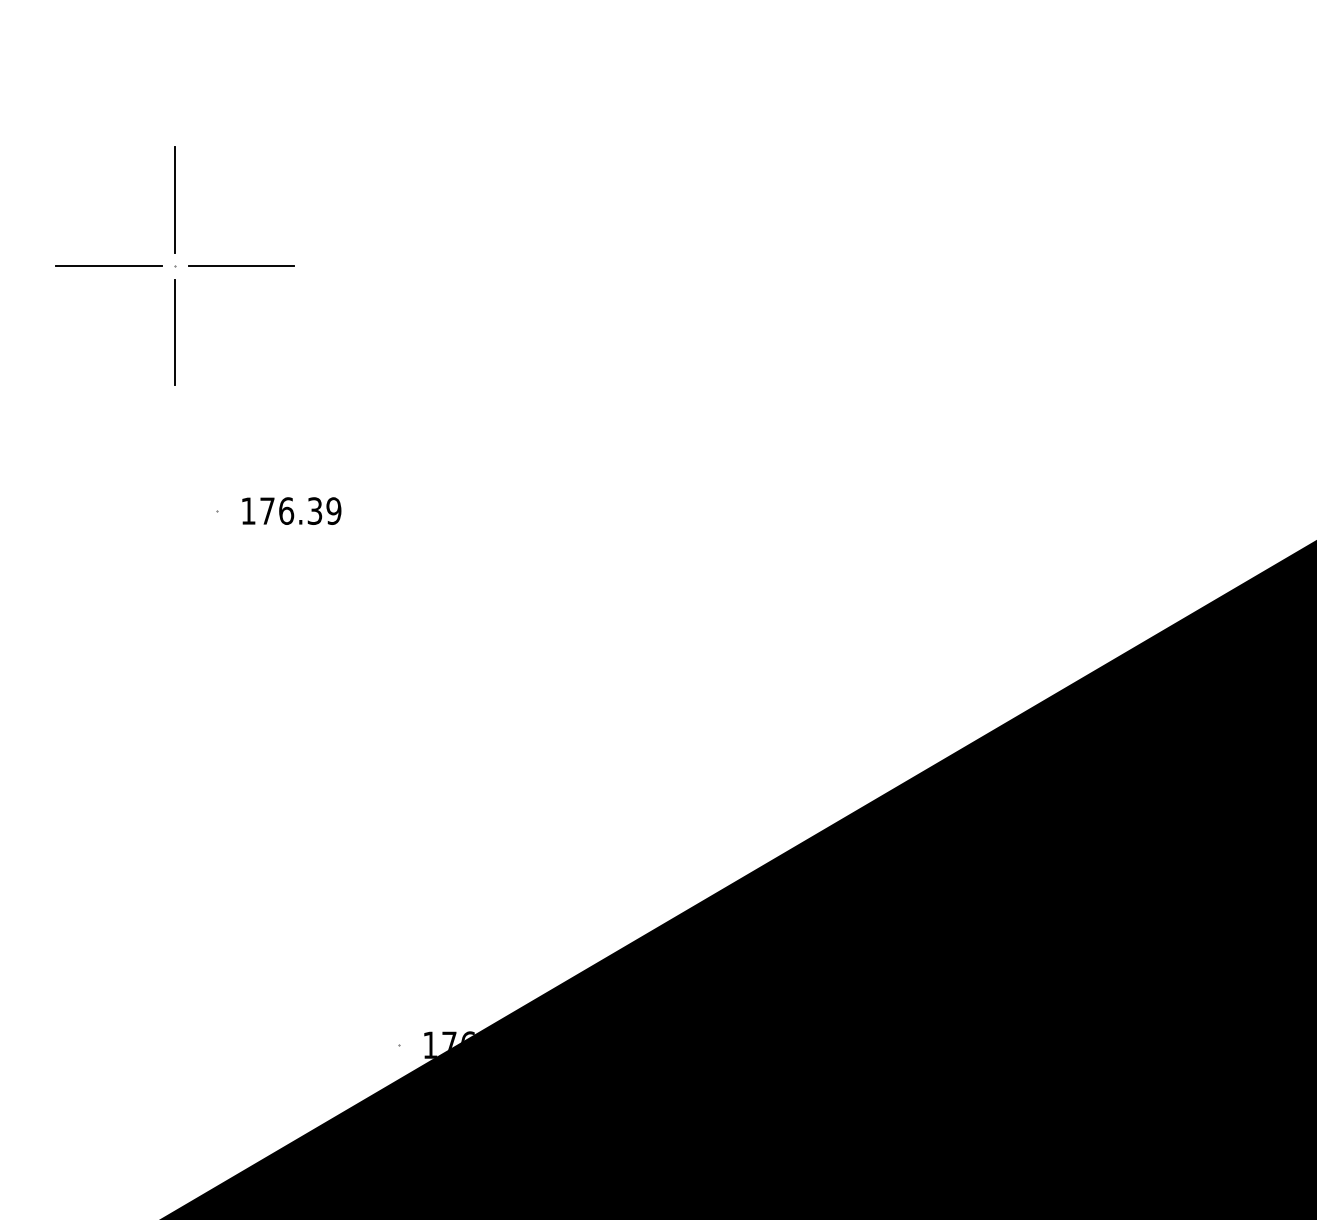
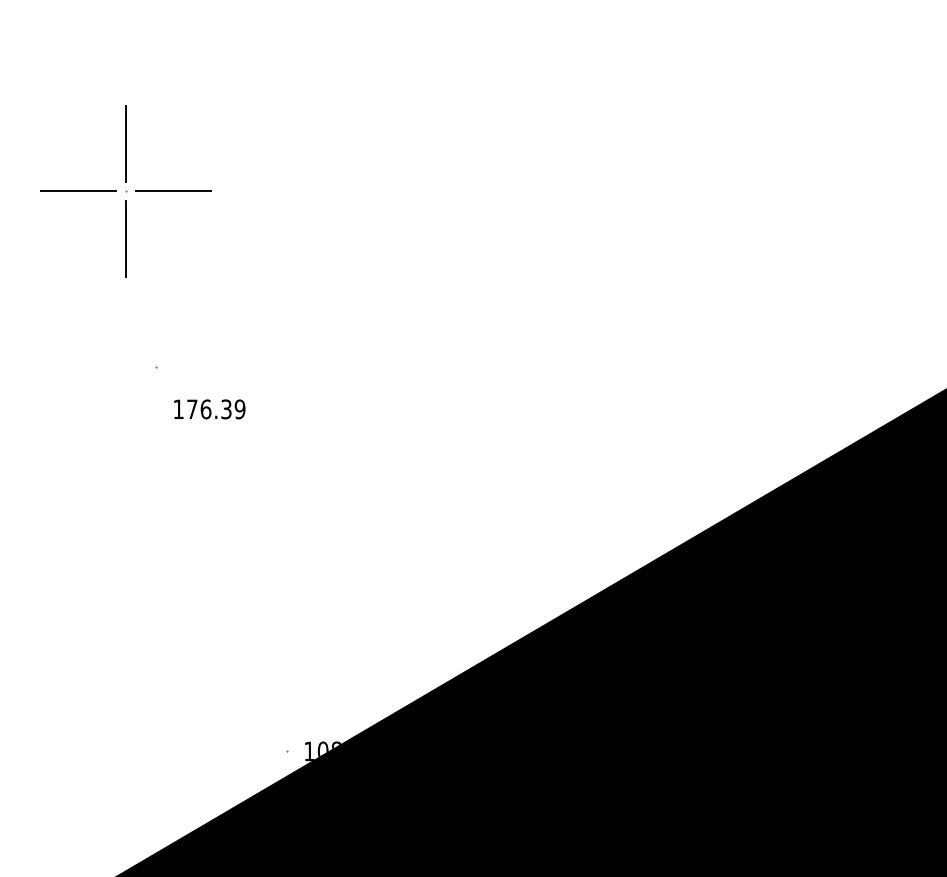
text: (291, 511) -> (209, 409), moved
text: (458, 1041) -> (329, 748), 176.35 -> 108.06

